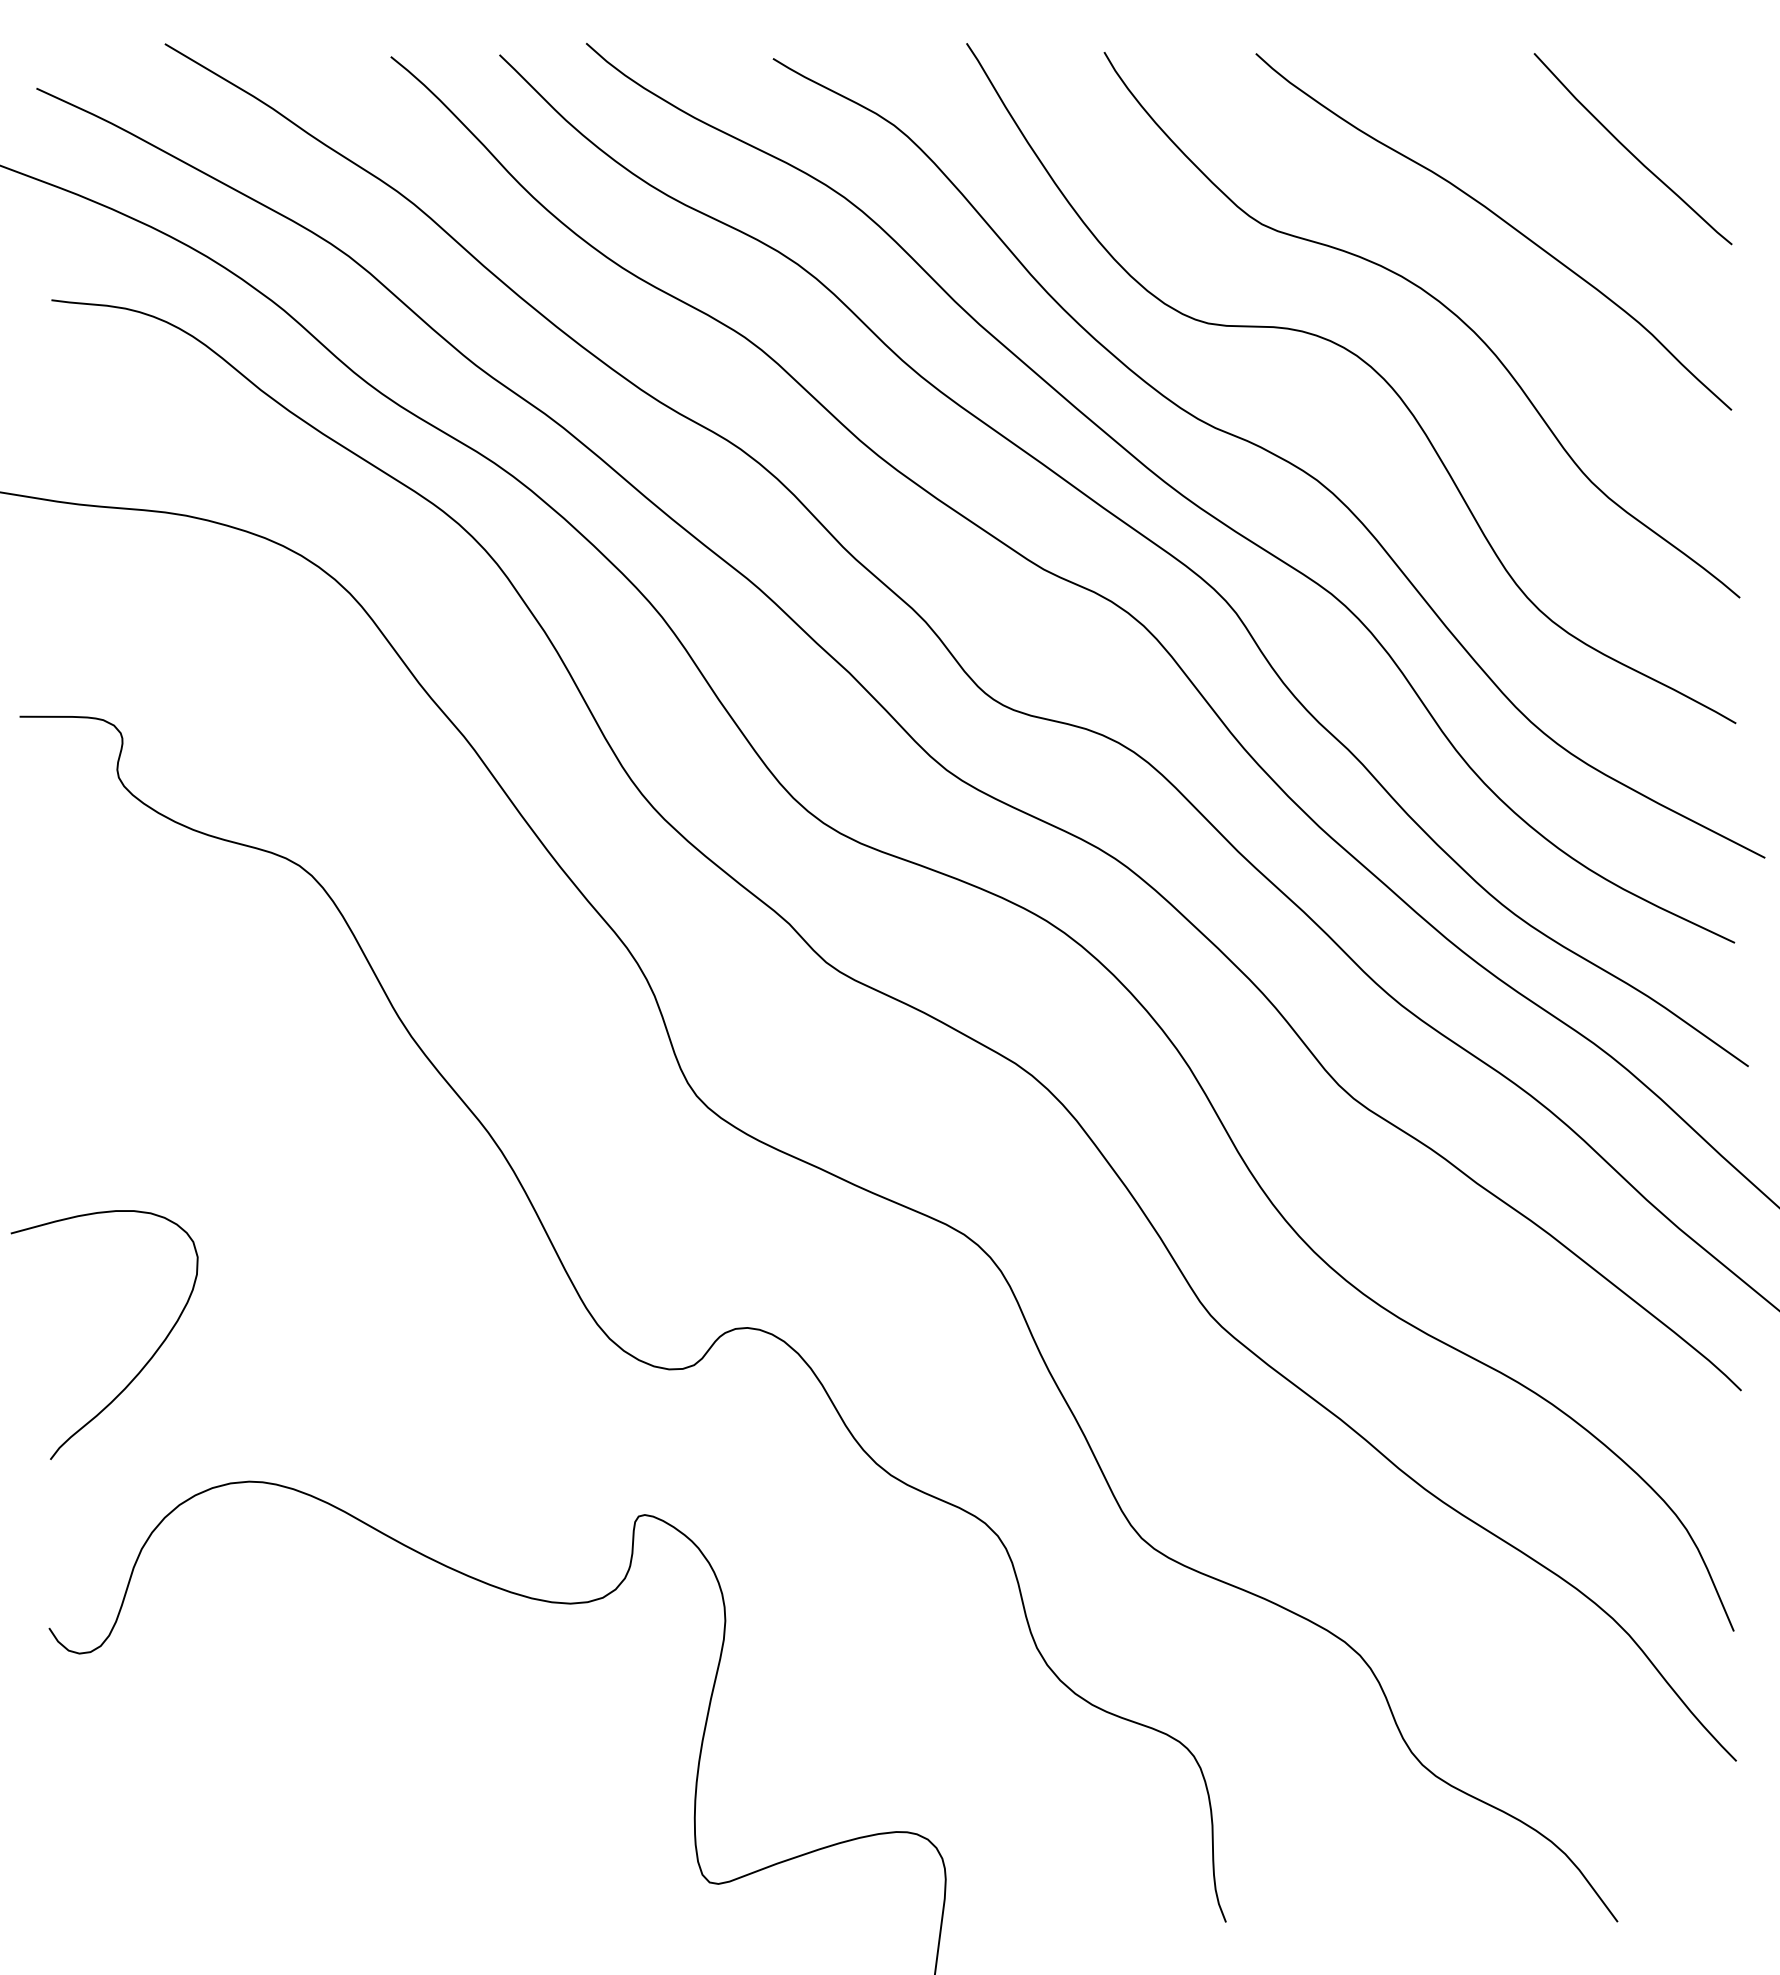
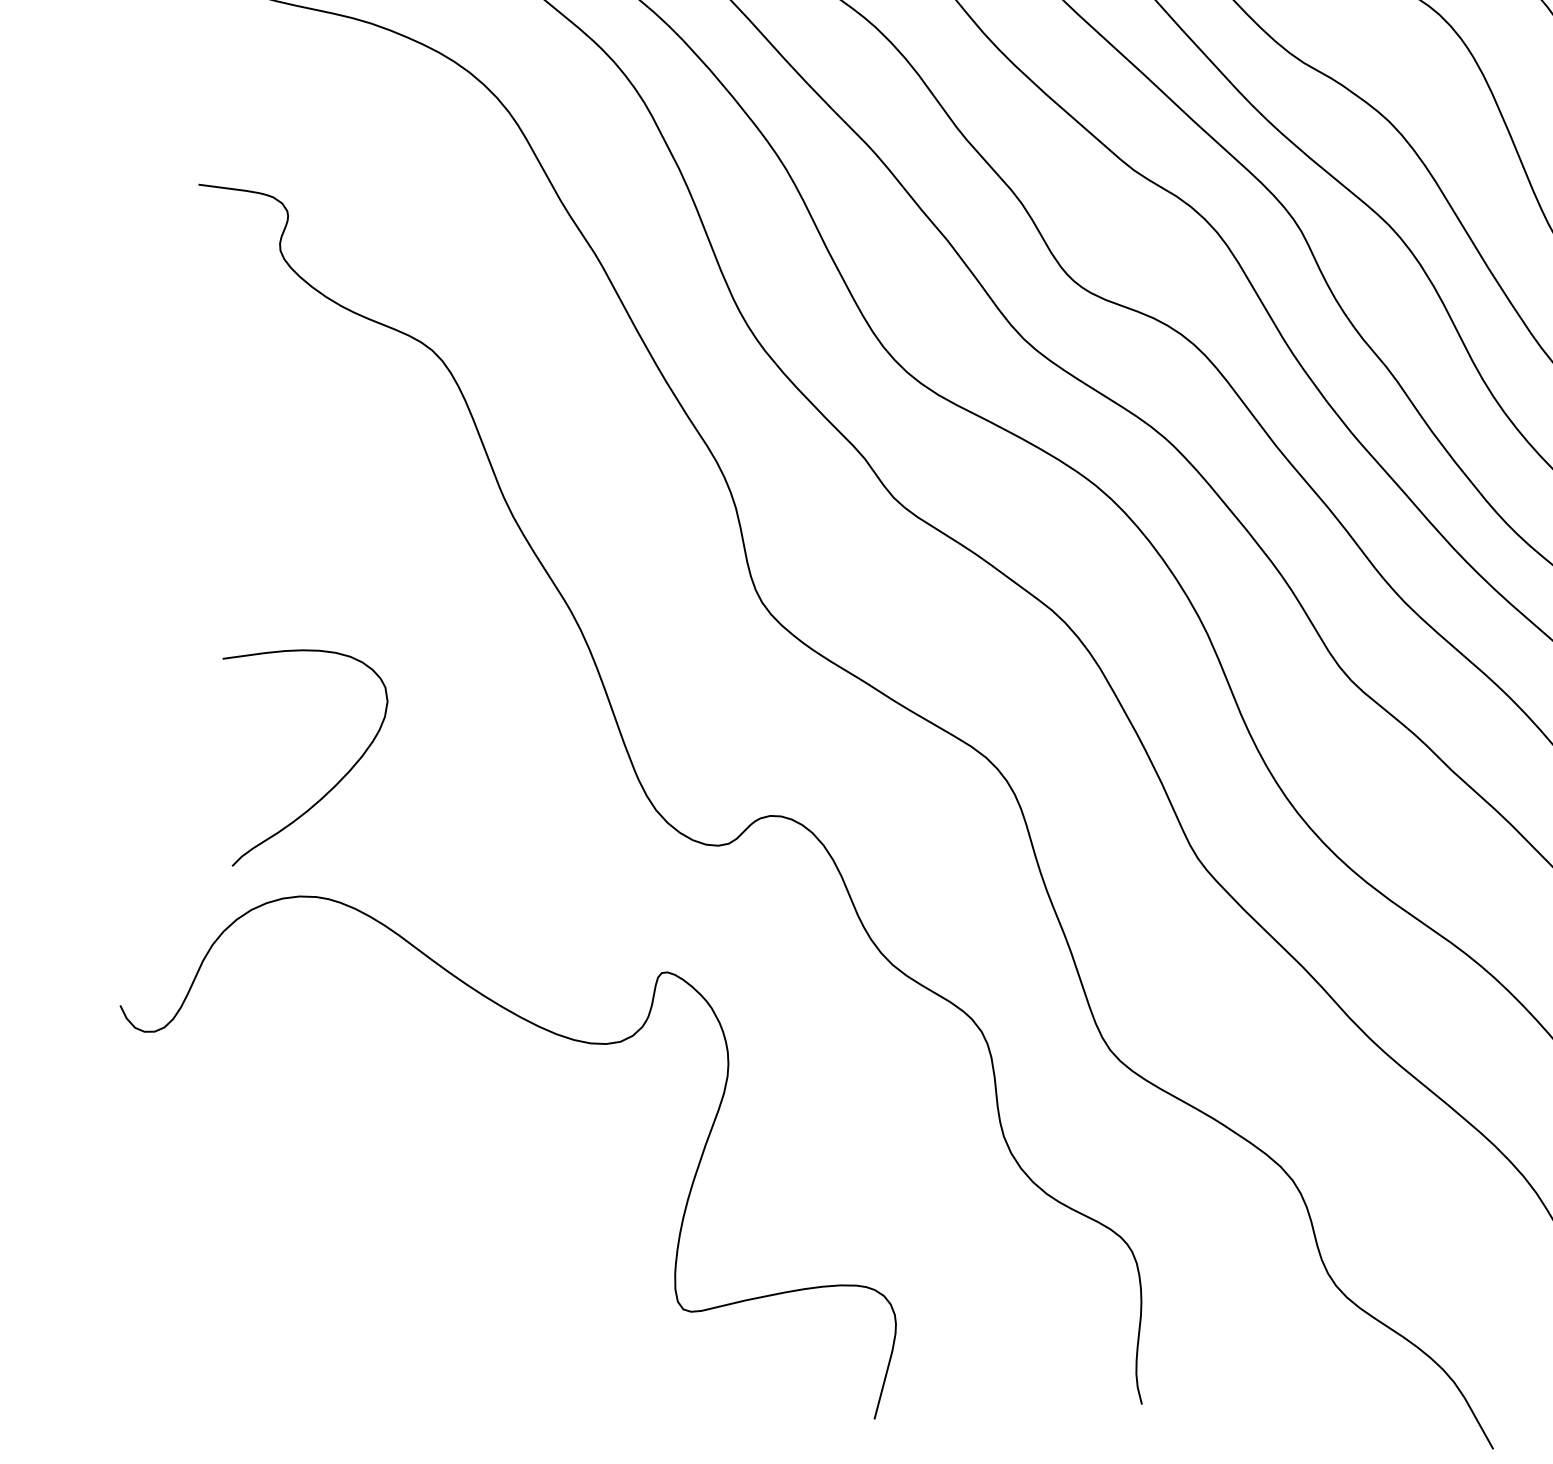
curve: (140, 1369) -> (323, 795), moved

